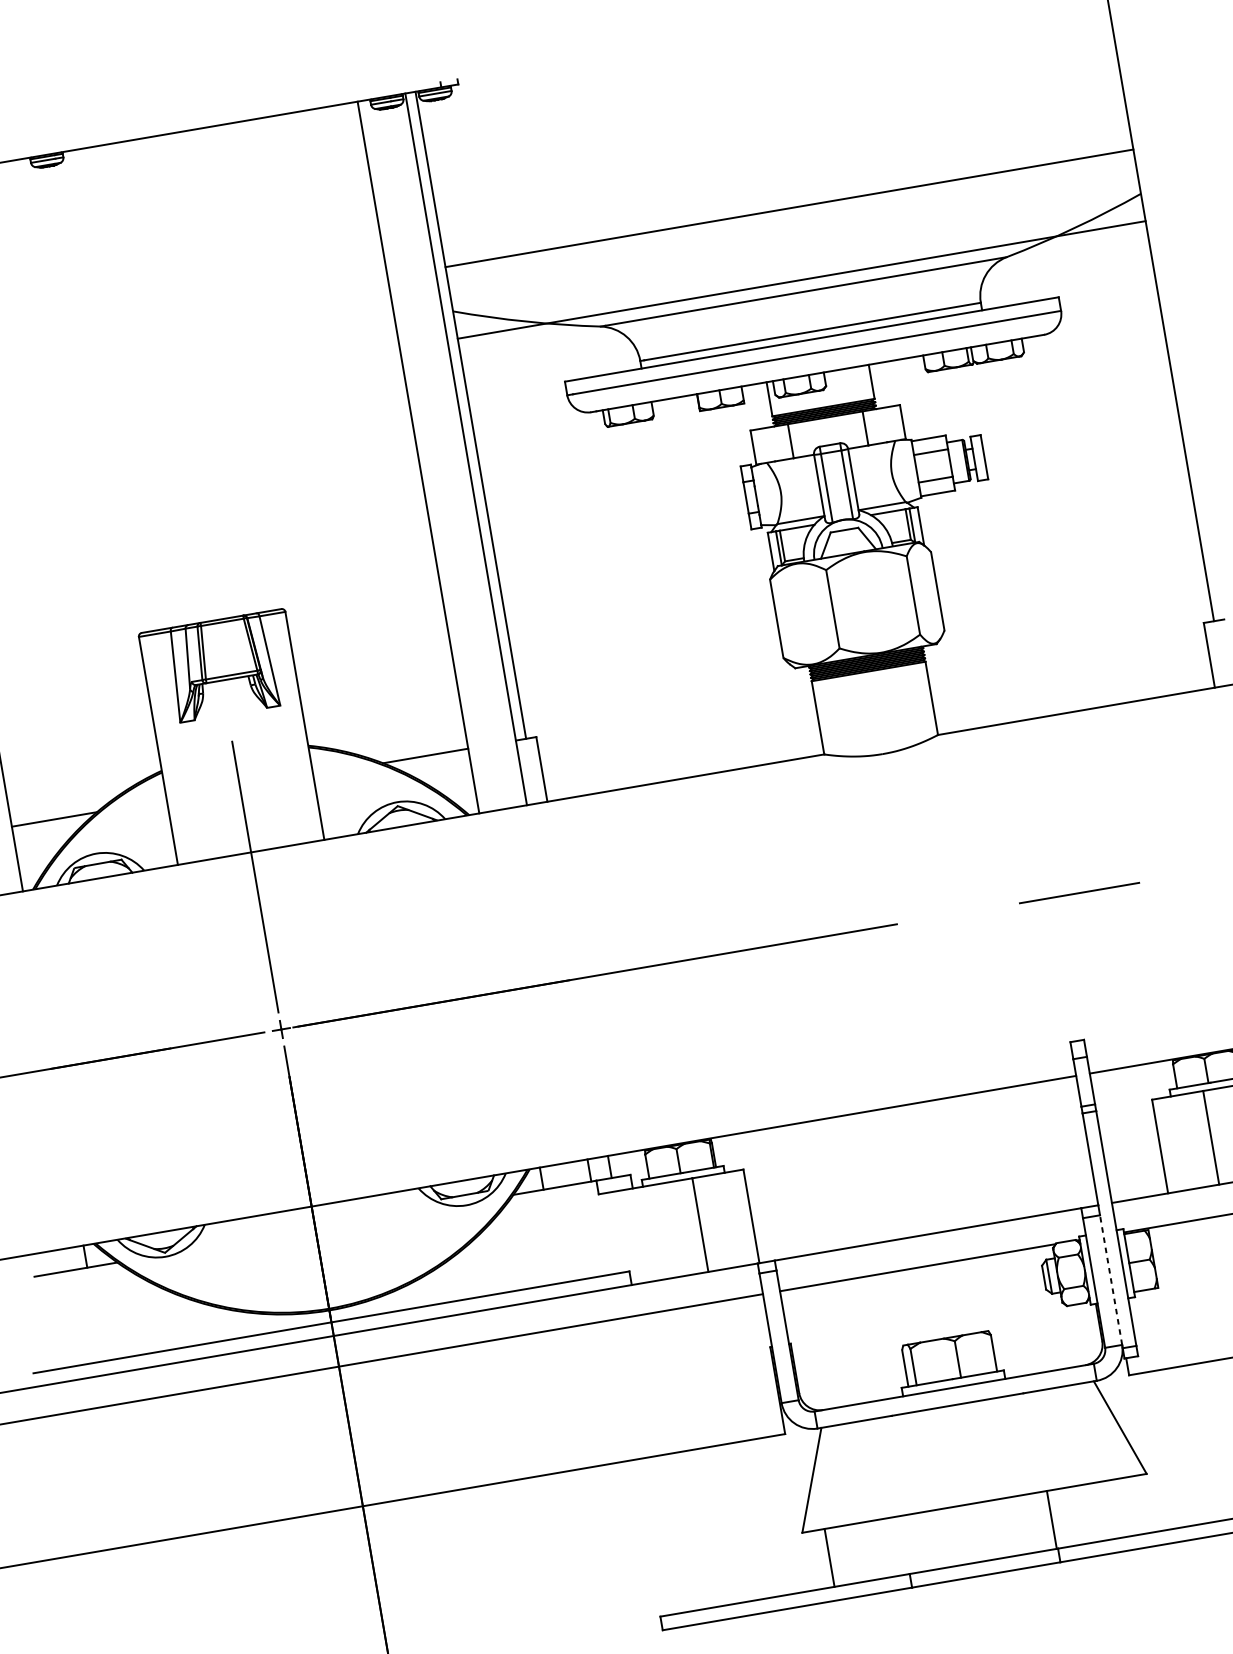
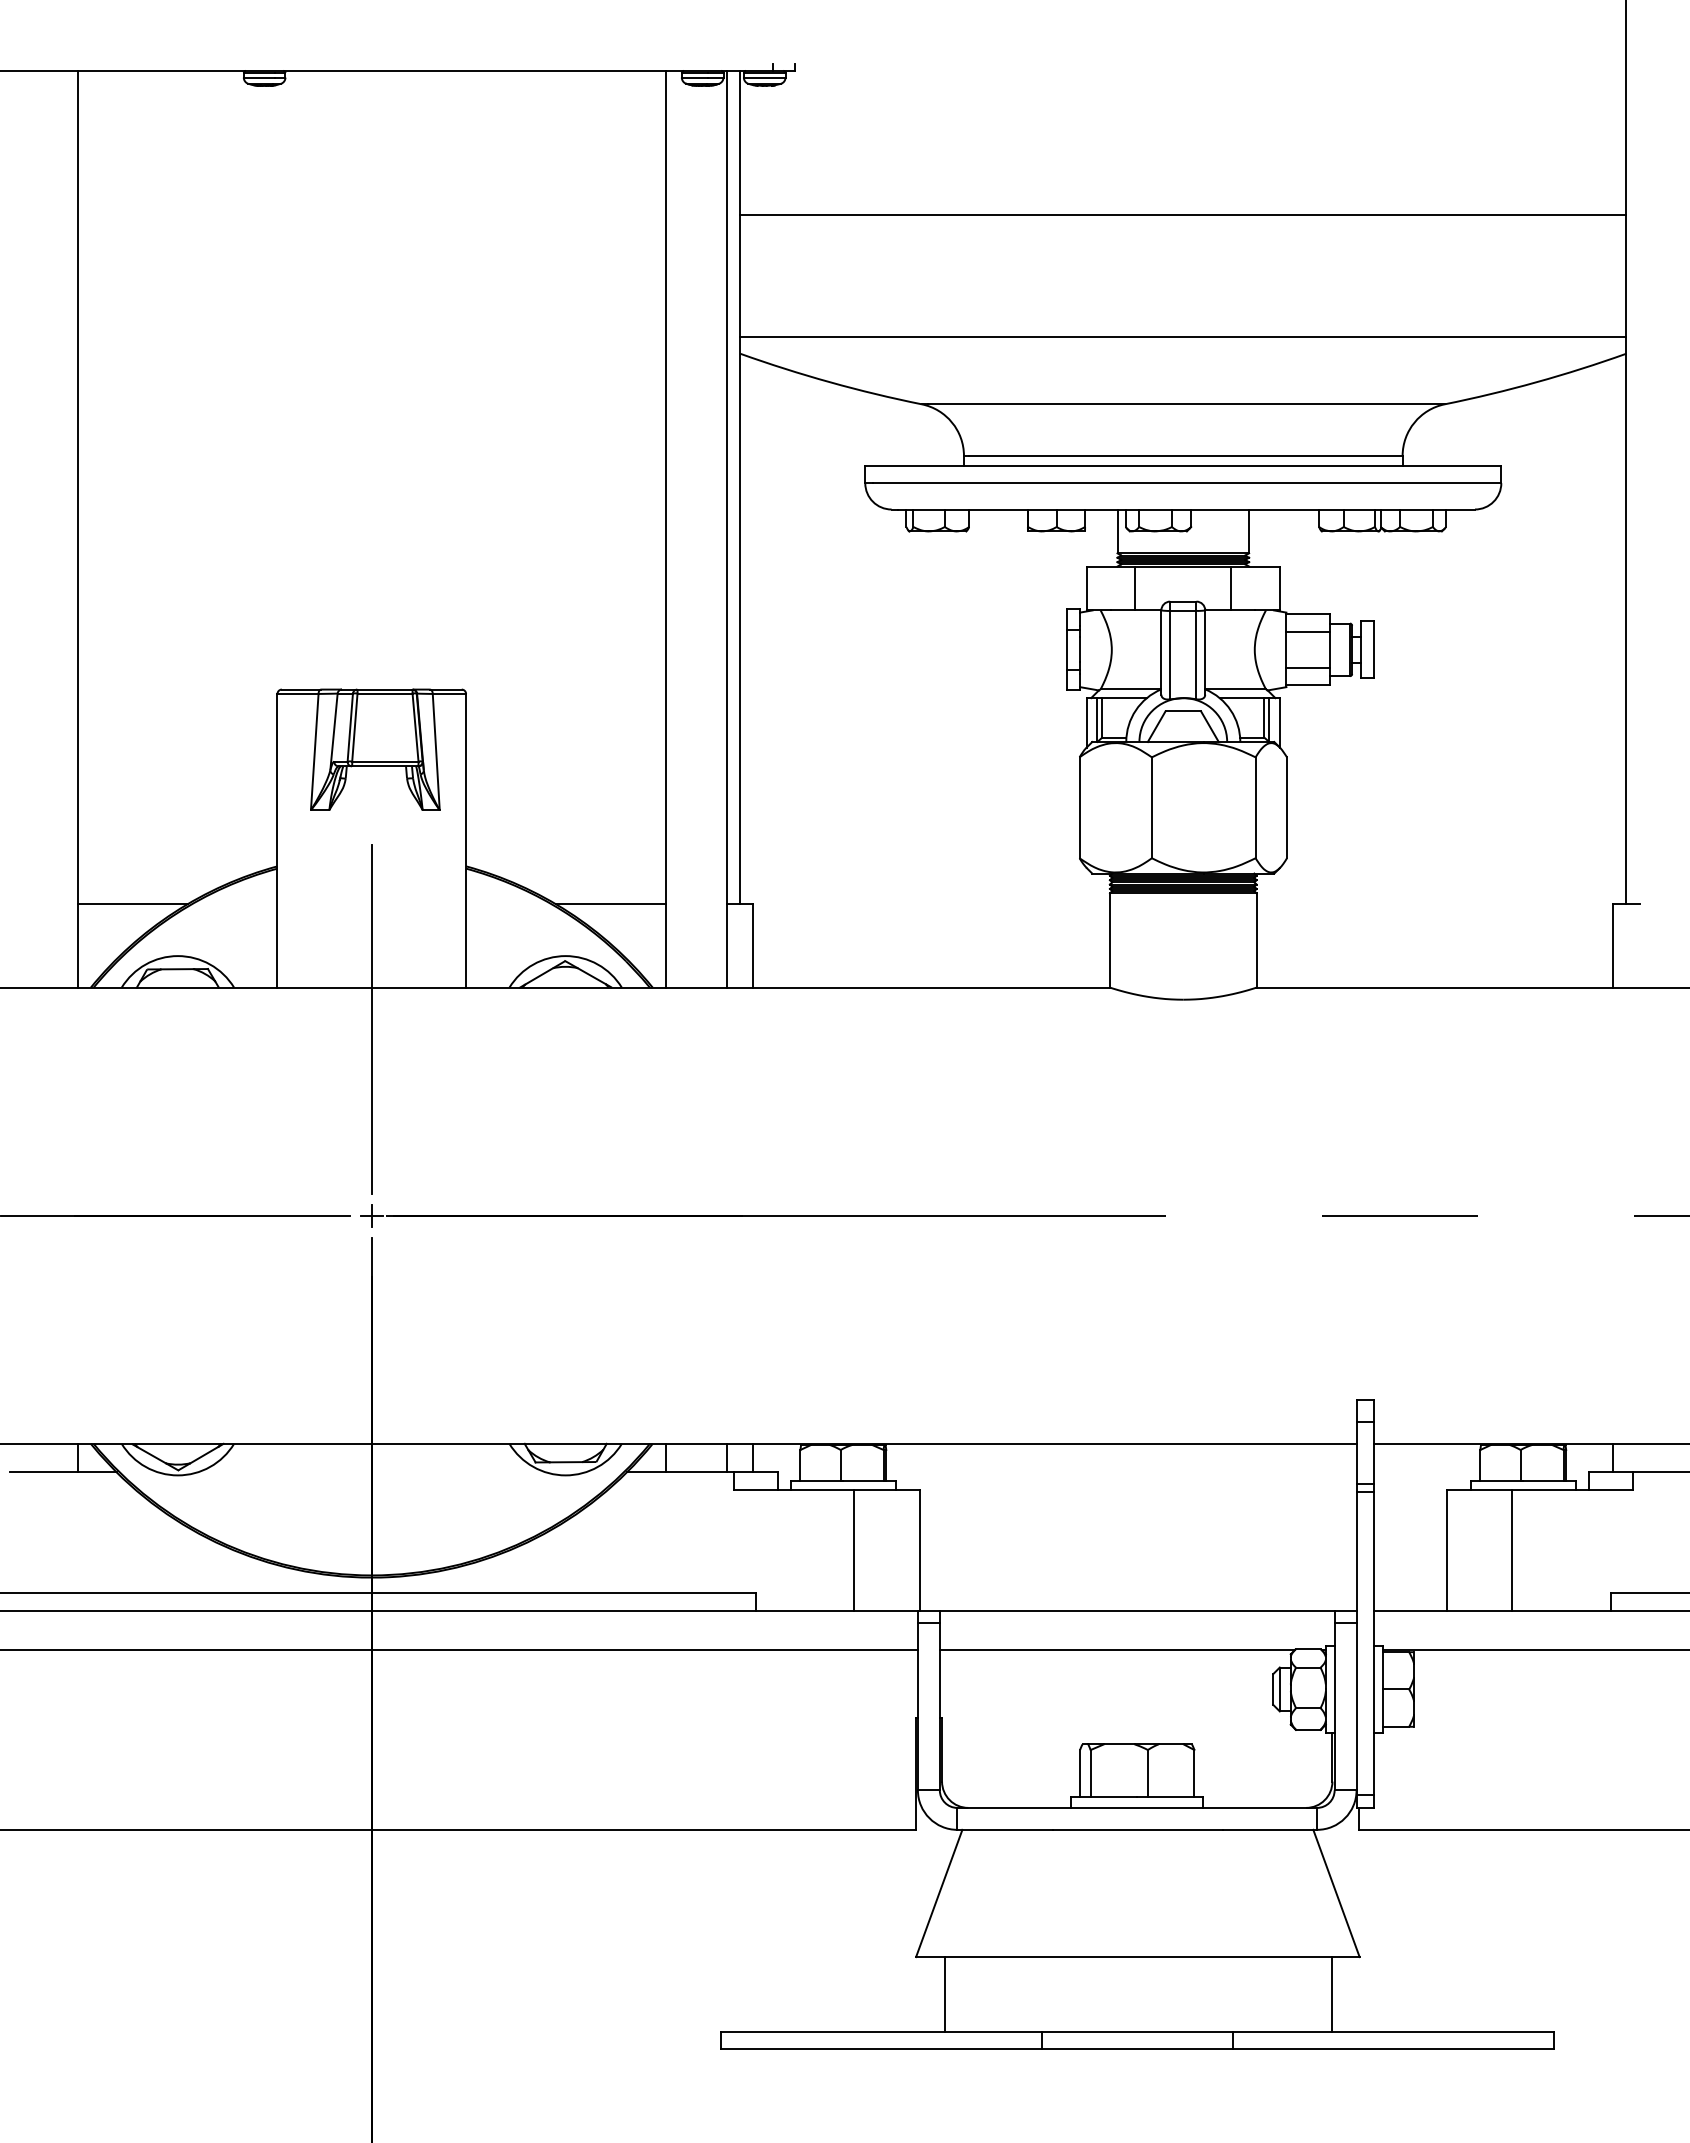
line: (789, 208) -> (1183, 214), moved
line: (801, 279) -> (1183, 336), moved
line: (1111, 1279) -> (1356, 1706), dashed -> solid
line: (1052, 1519) -> (1332, 1994), moved

